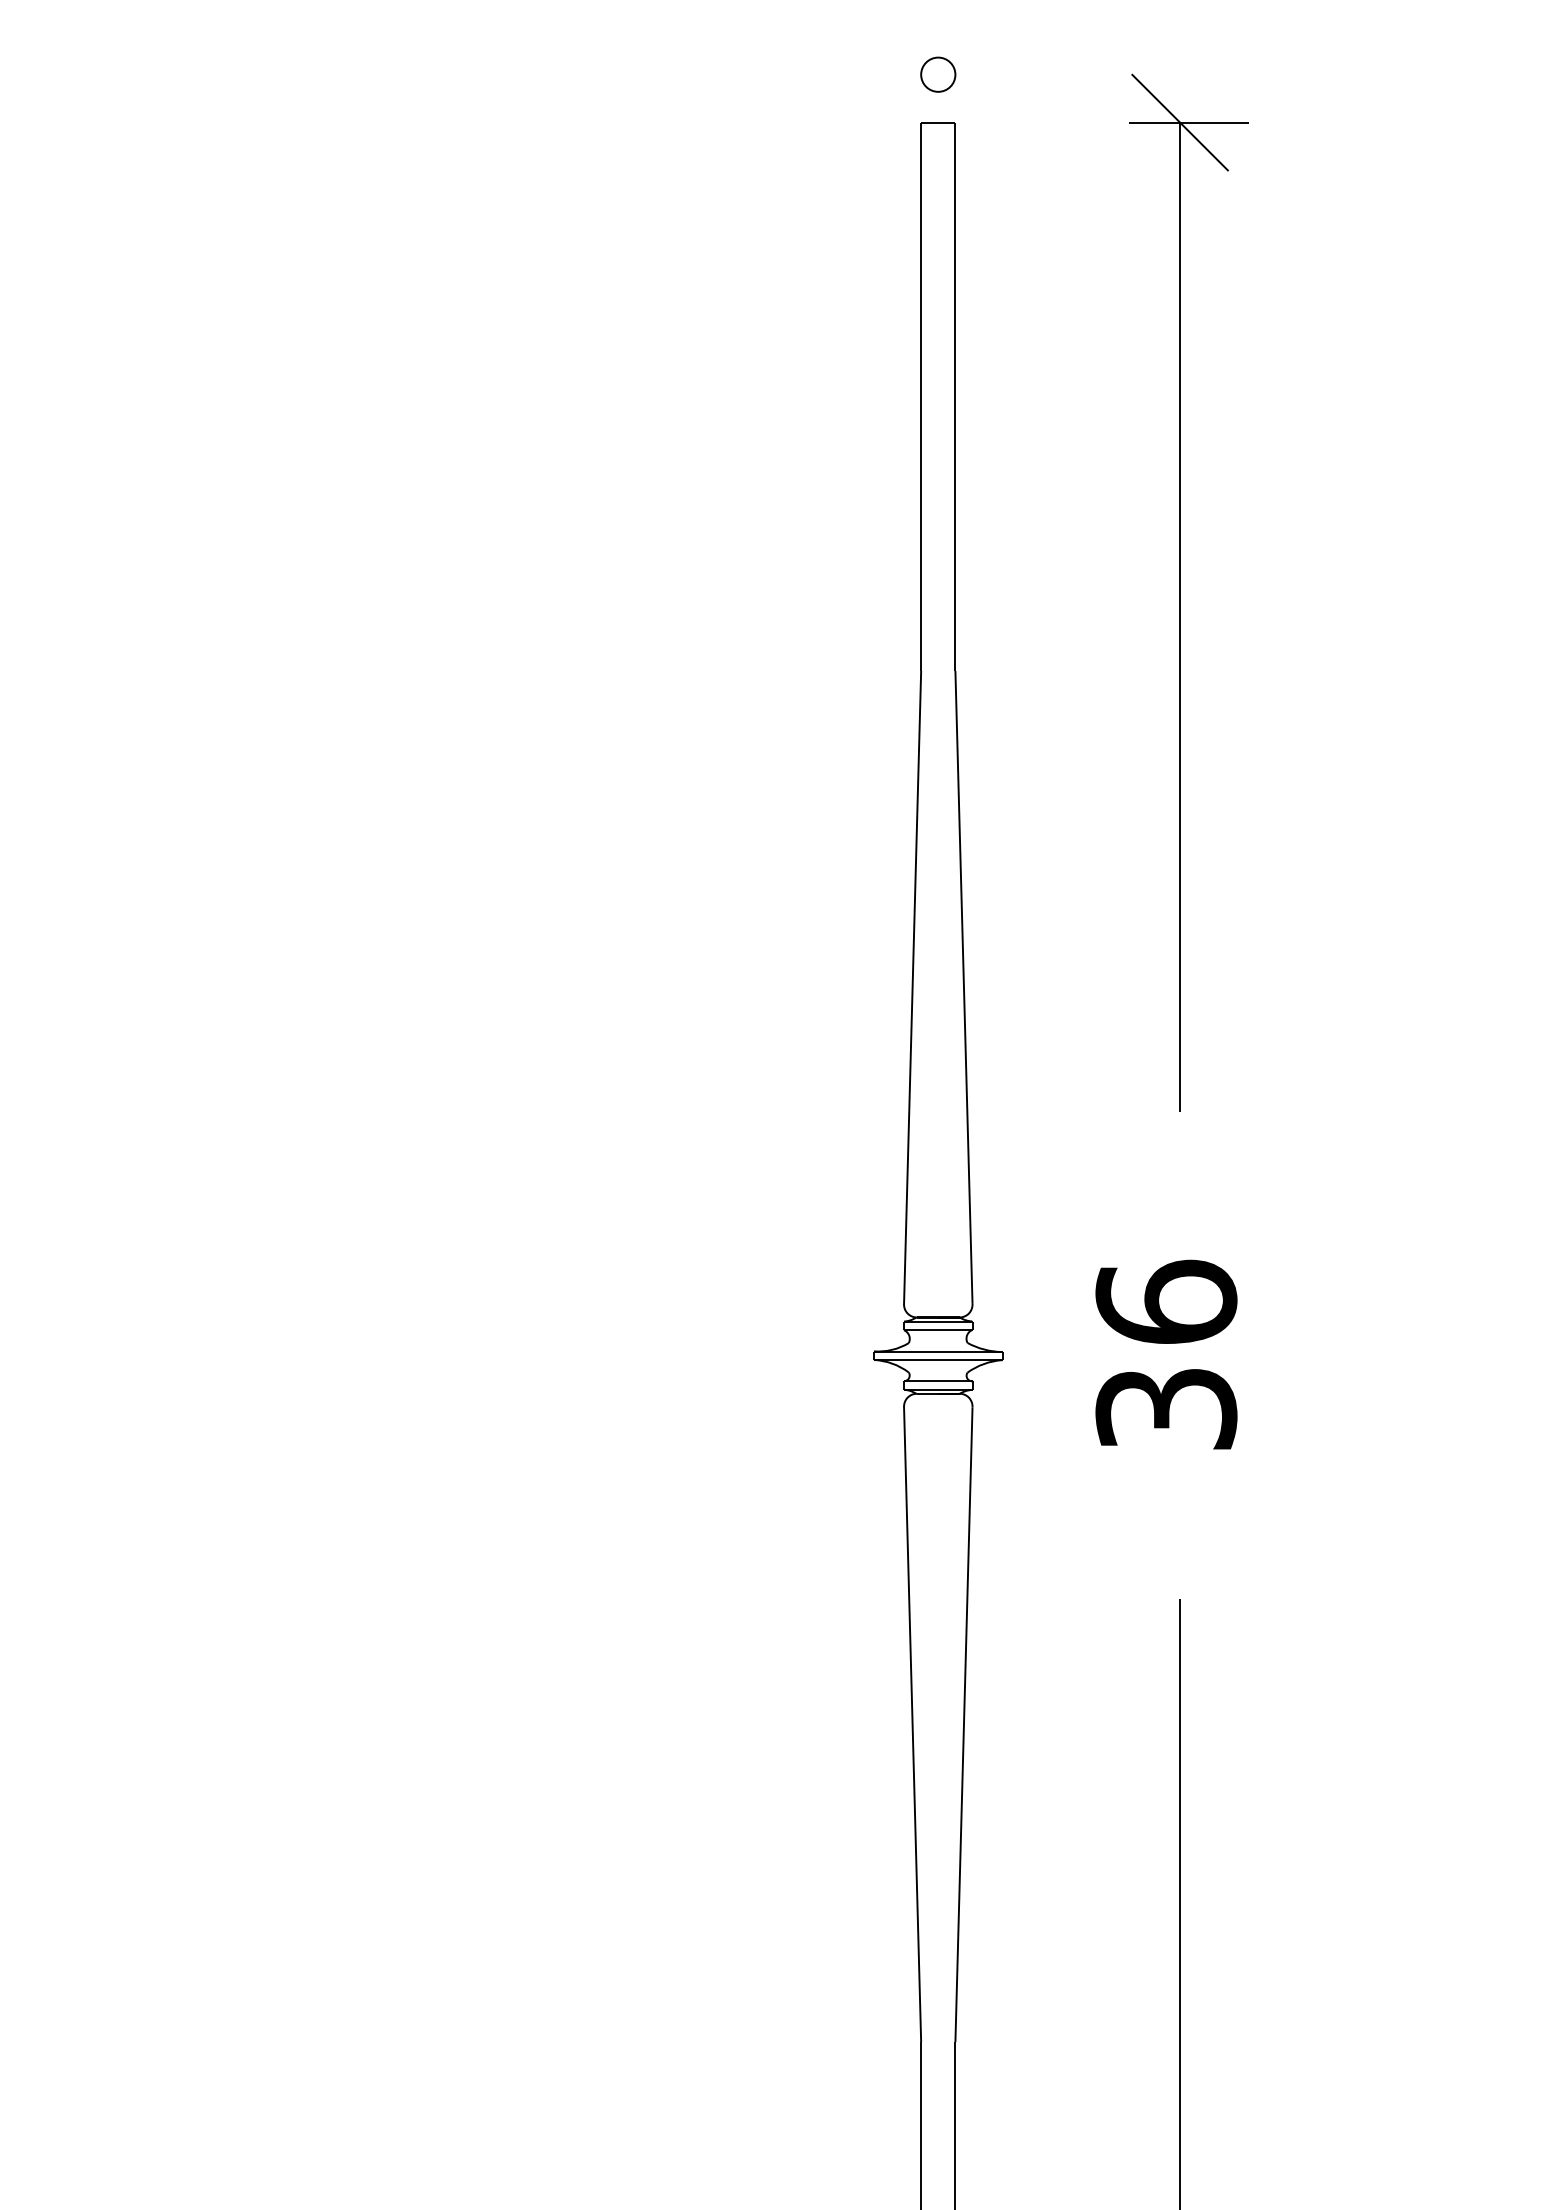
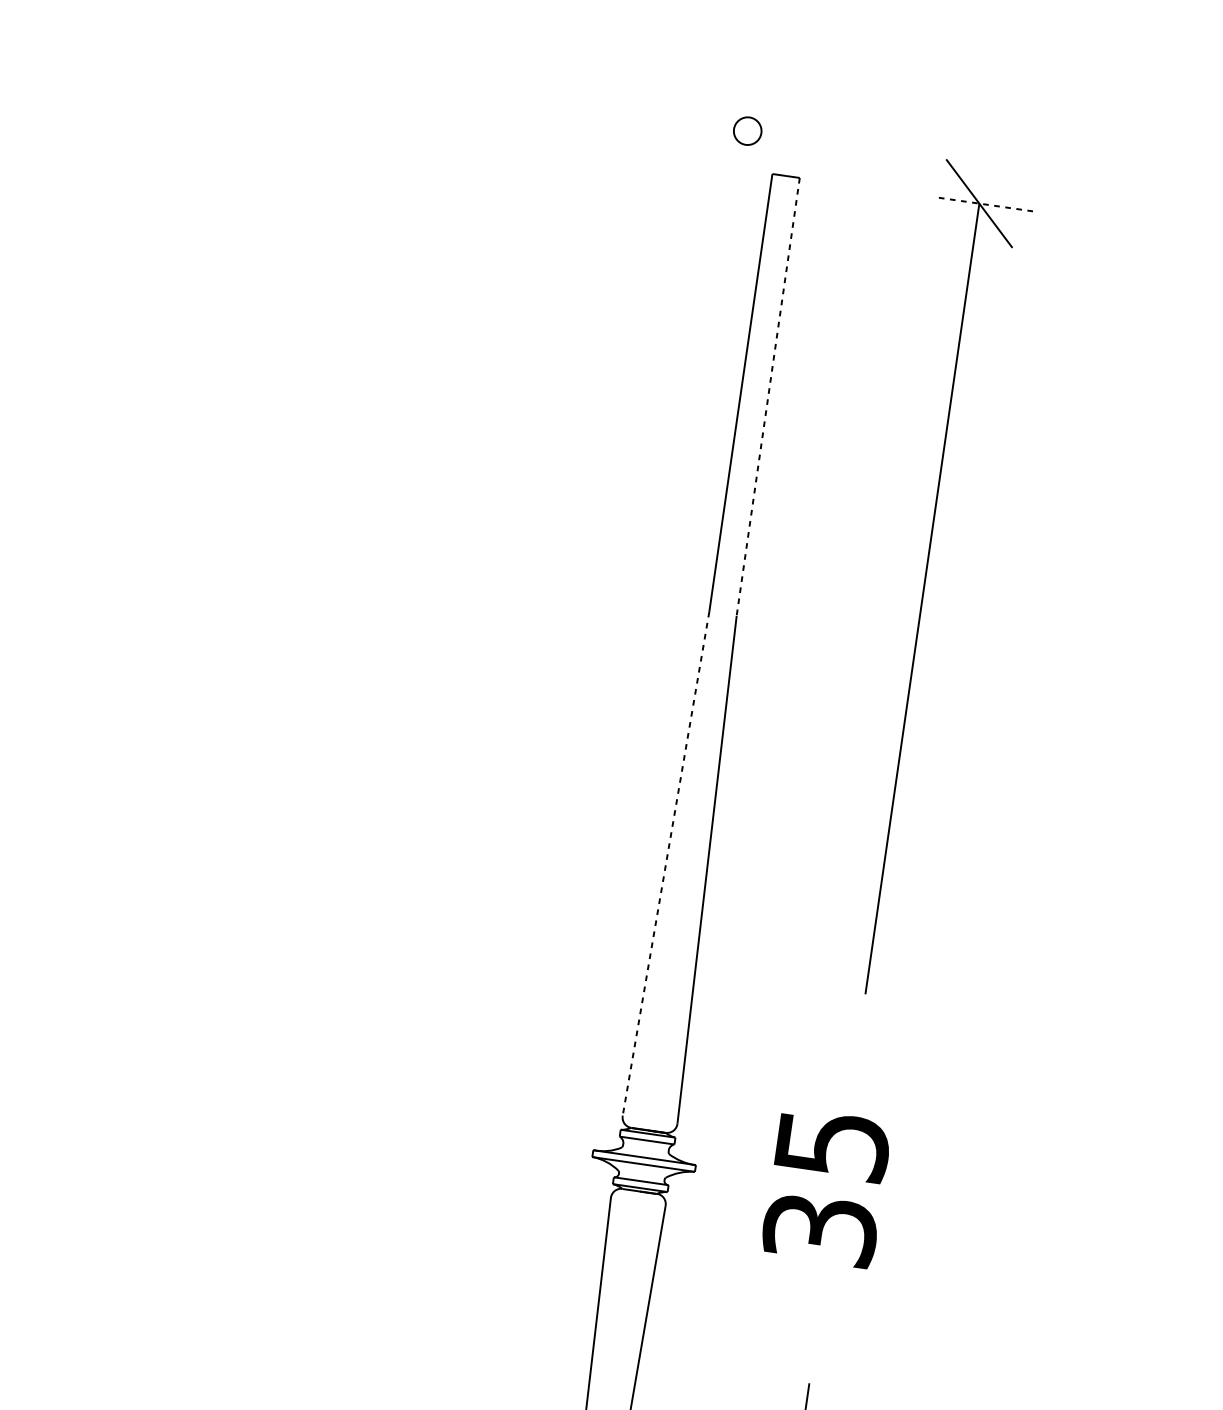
circle: (938, 74) -> (747, 131), moved
line: (1189, 122) -> (986, 204), solid -> dashed
line: (955, 397) -> (768, 397), solid -> dashed
line: (912, 987) -> (665, 863), solid -> dashed
text: (1166, 1301) -> (832, 1143), 36 -> 35

